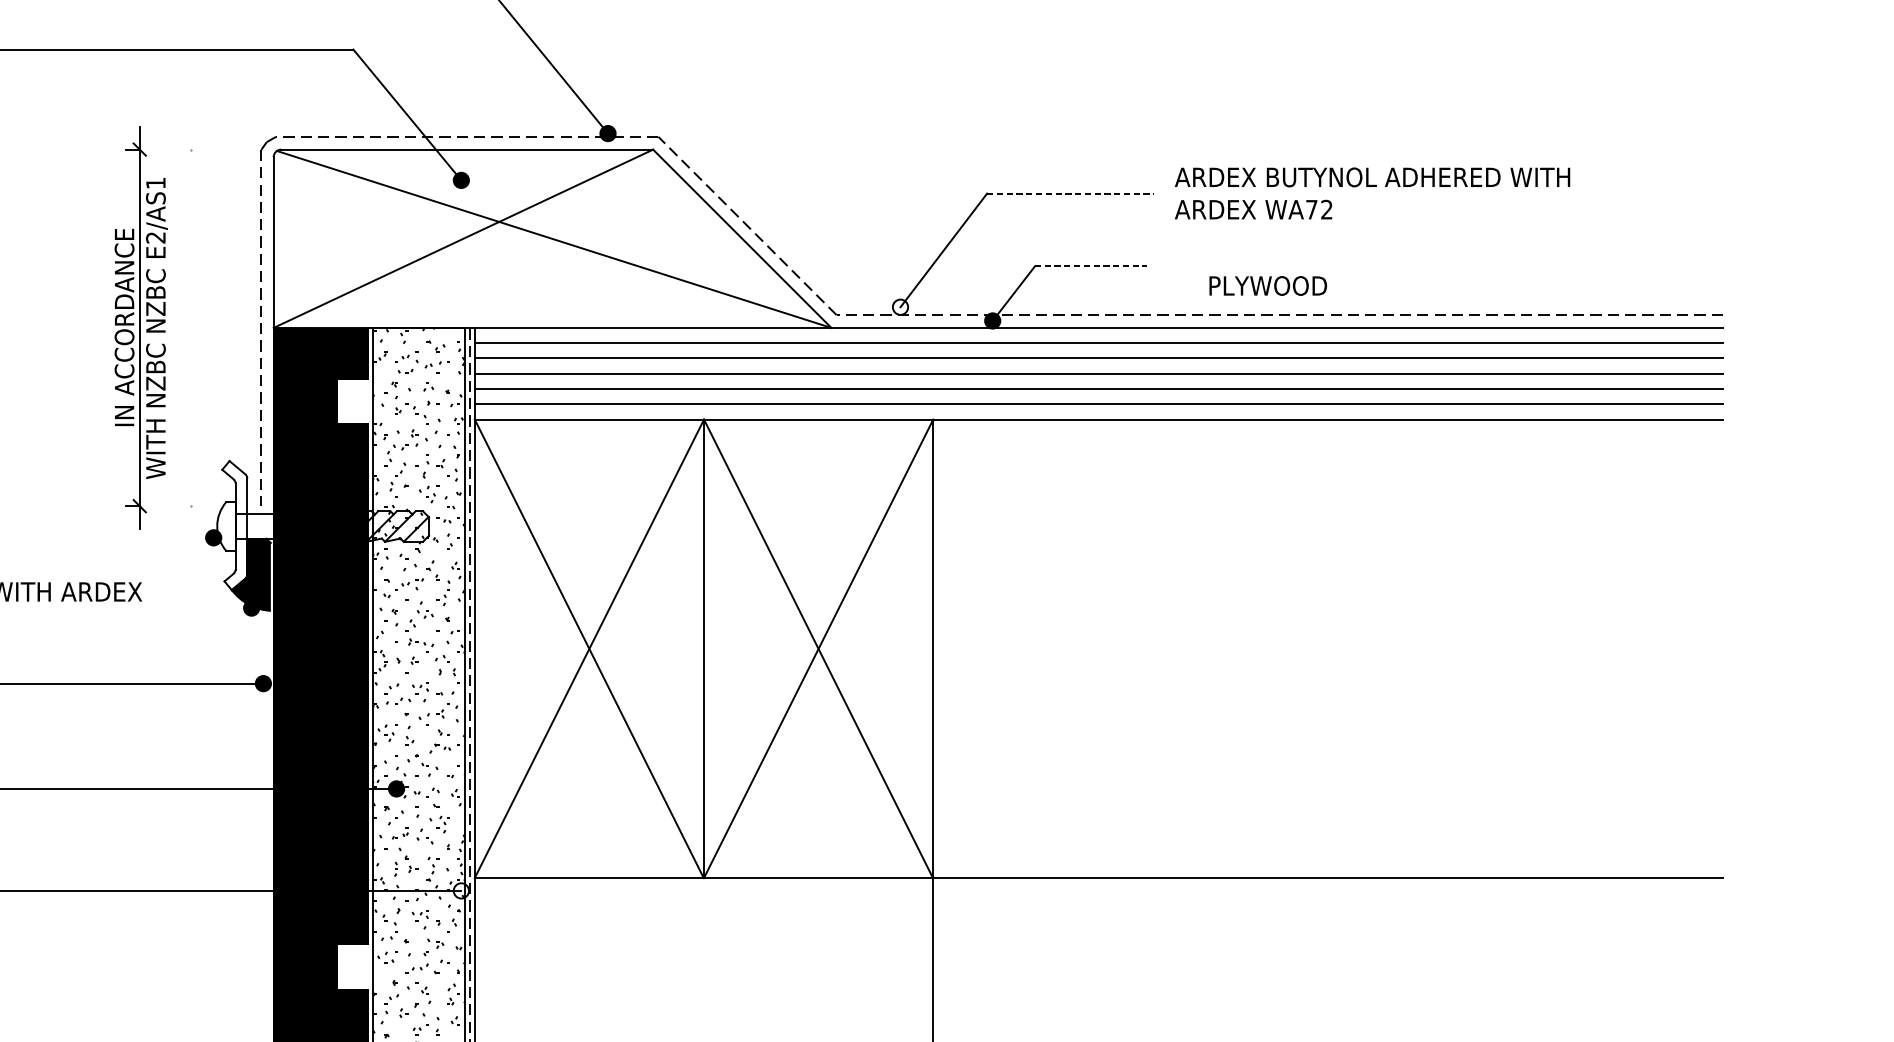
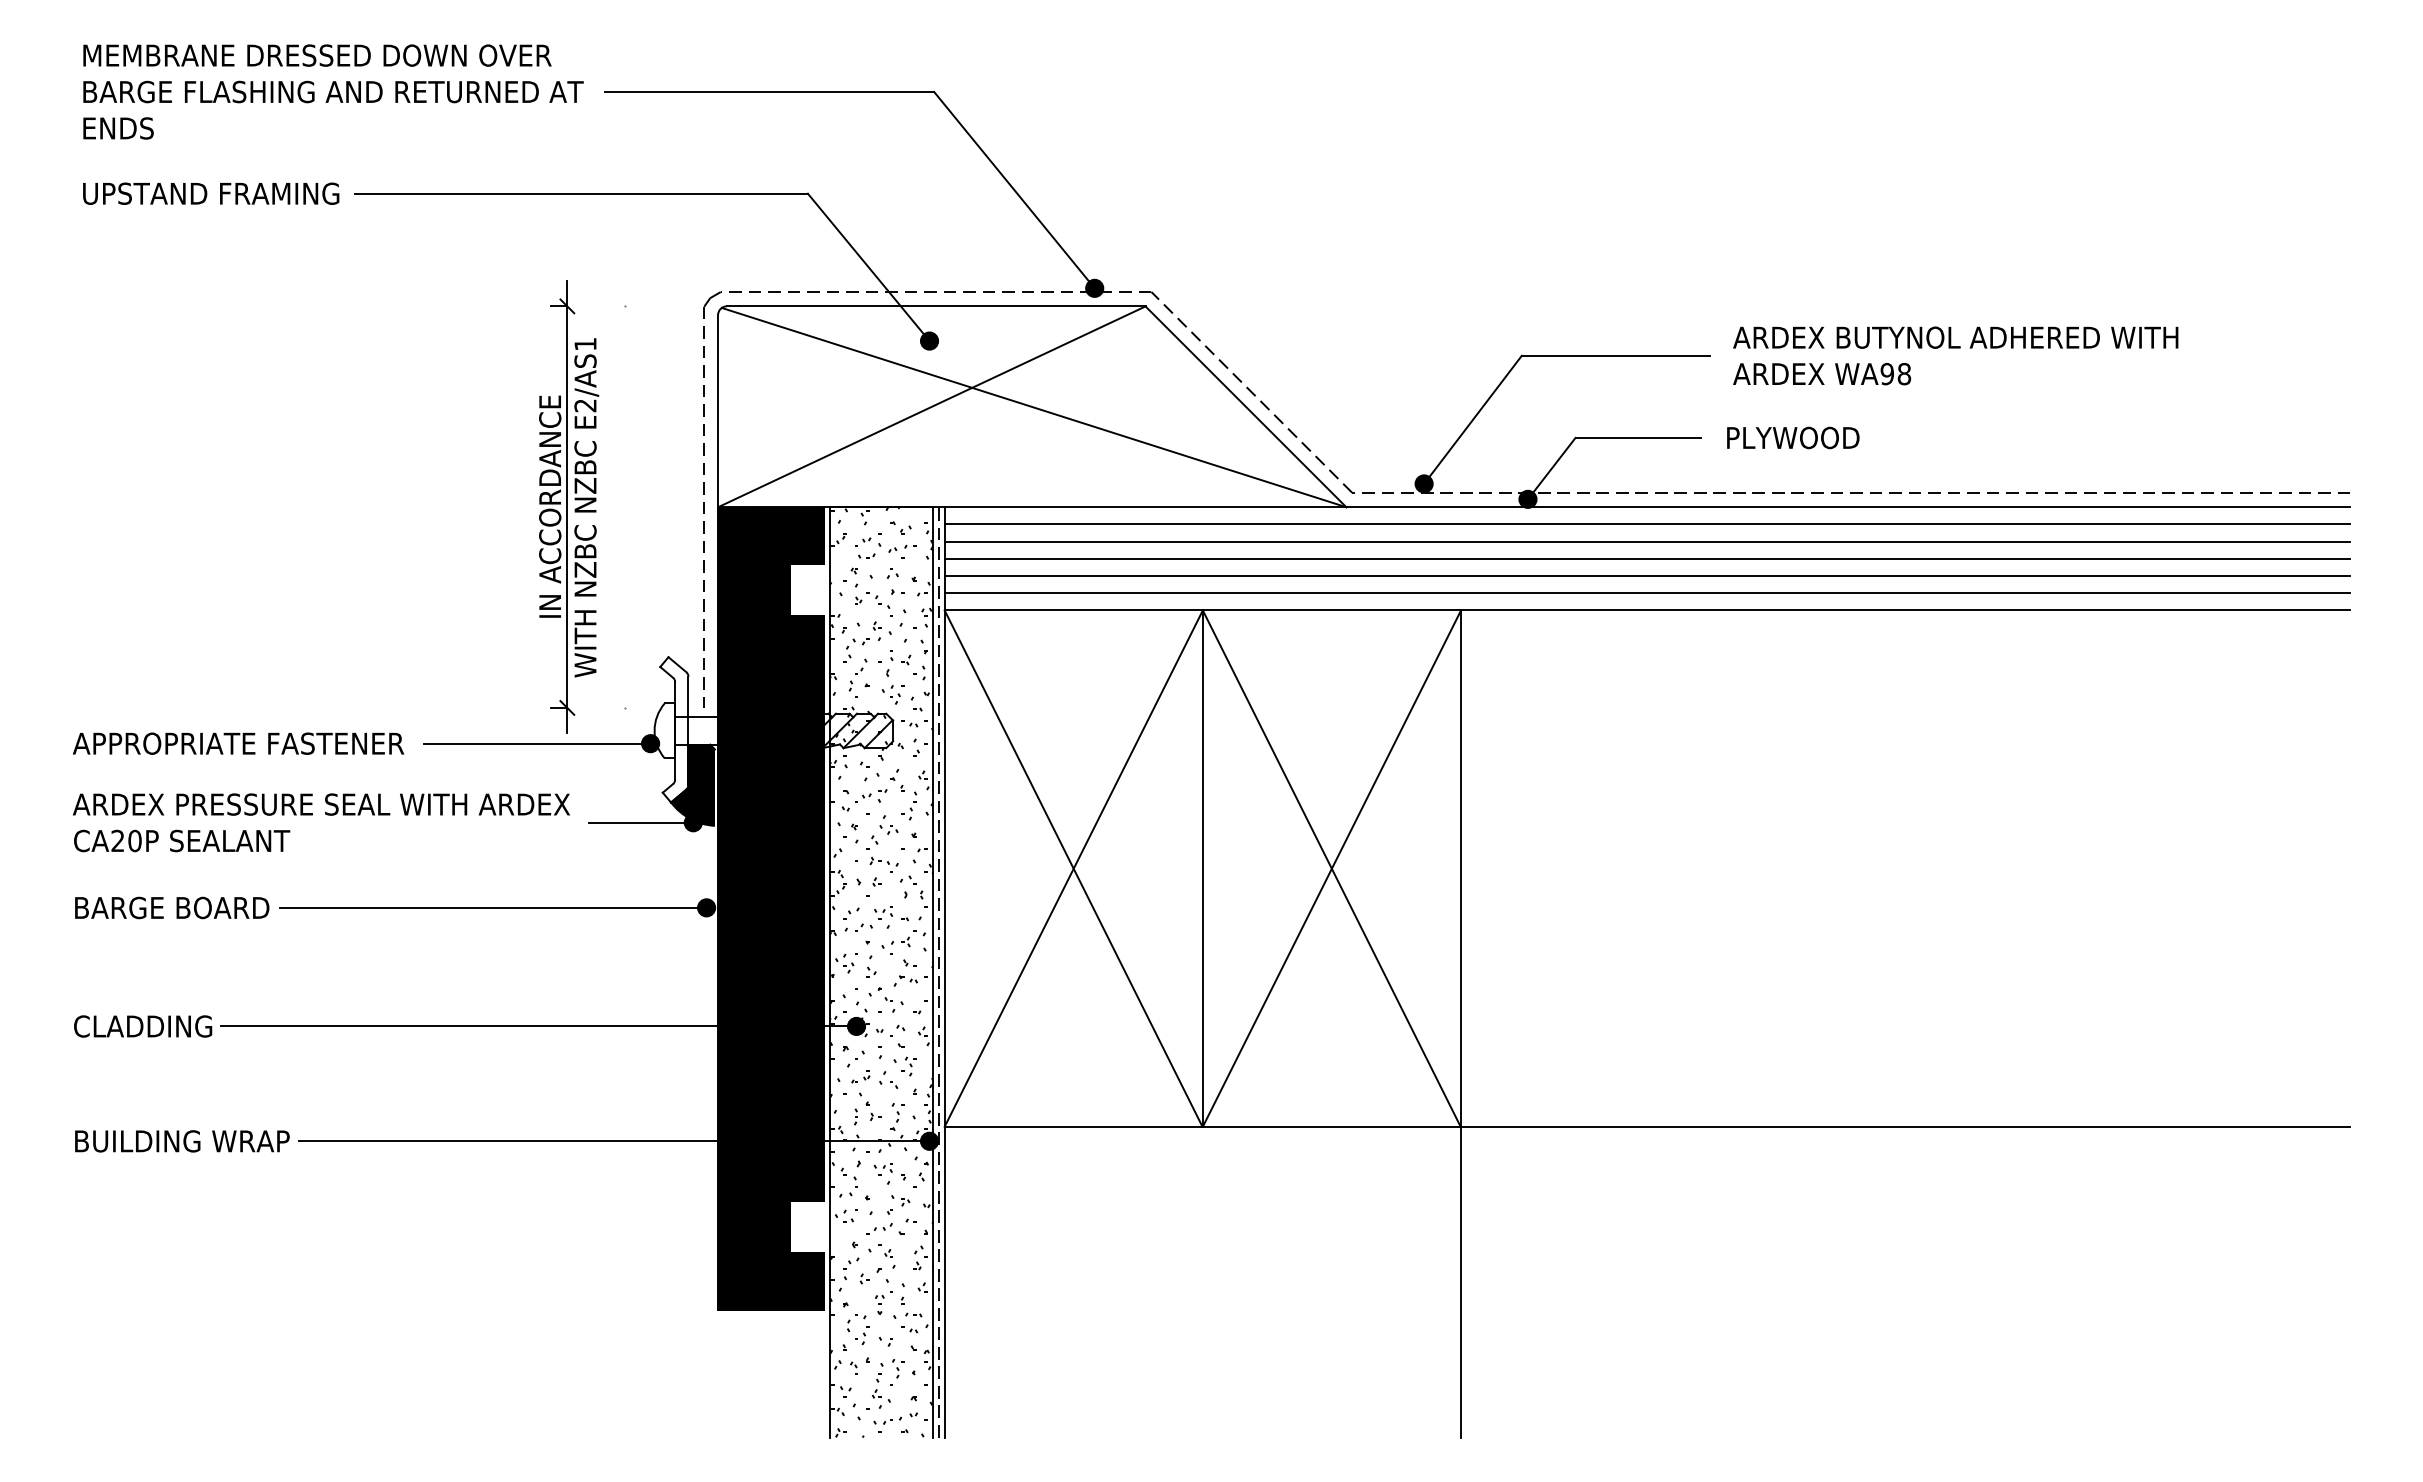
line: (1070, 193) -> (1615, 355), dashed -> solid
text: (1319, 210) -> (1895, 374), WA72 -> WA98
line: (1090, 266) -> (1638, 437), dashed -> solid
text: (1268, 285) -> (1793, 437), moved
fill: (899, 306) -> (1423, 483), added
line: (113, 537) -> (537, 743), added
line: (204, 607) -> (640, 822), added
fill: (461, 890) -> (929, 1140), added

